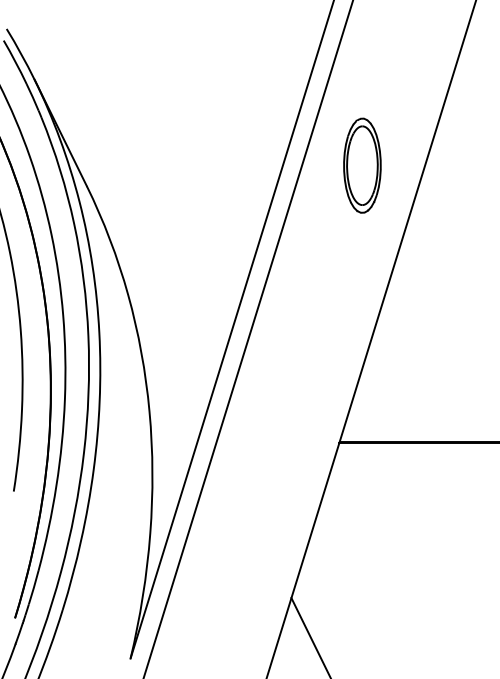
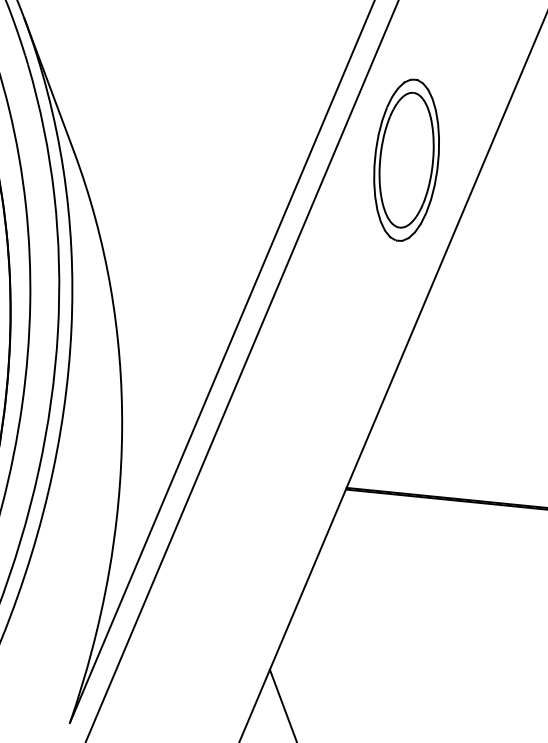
part: (362, 165) -> (406, 159), size x1.43

